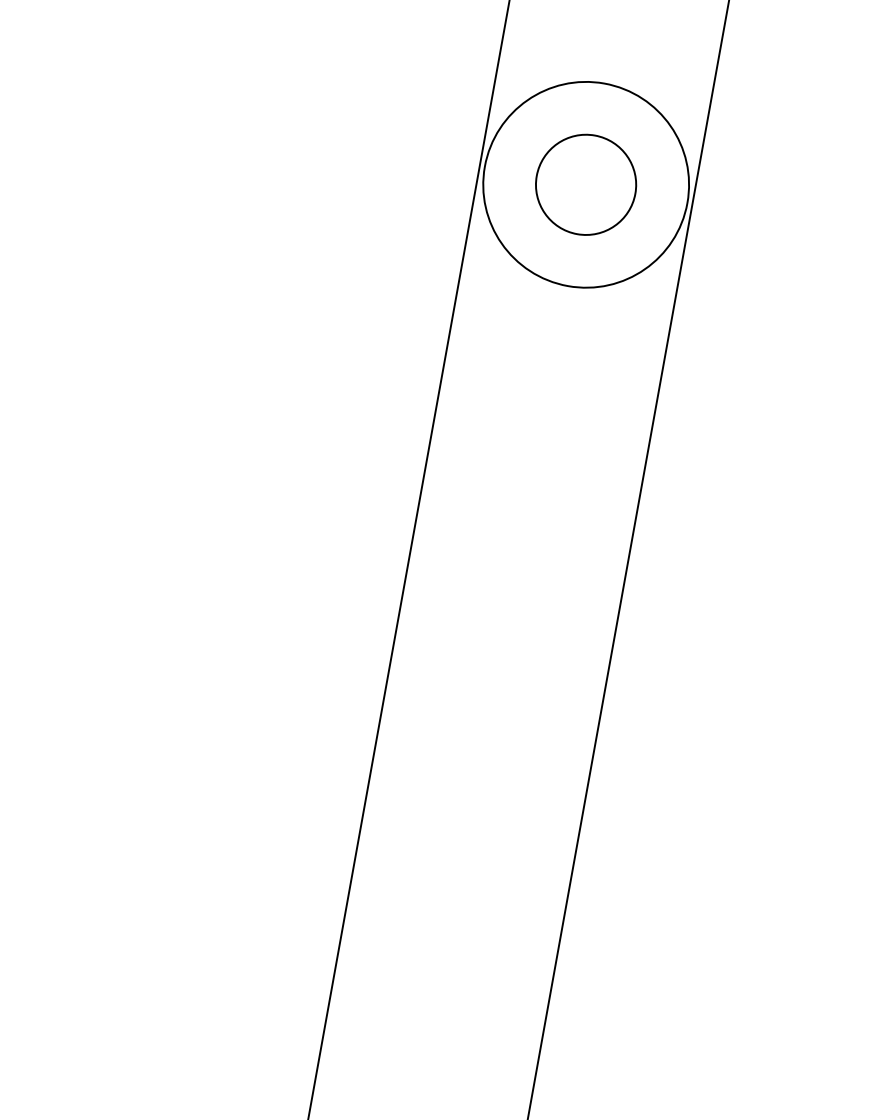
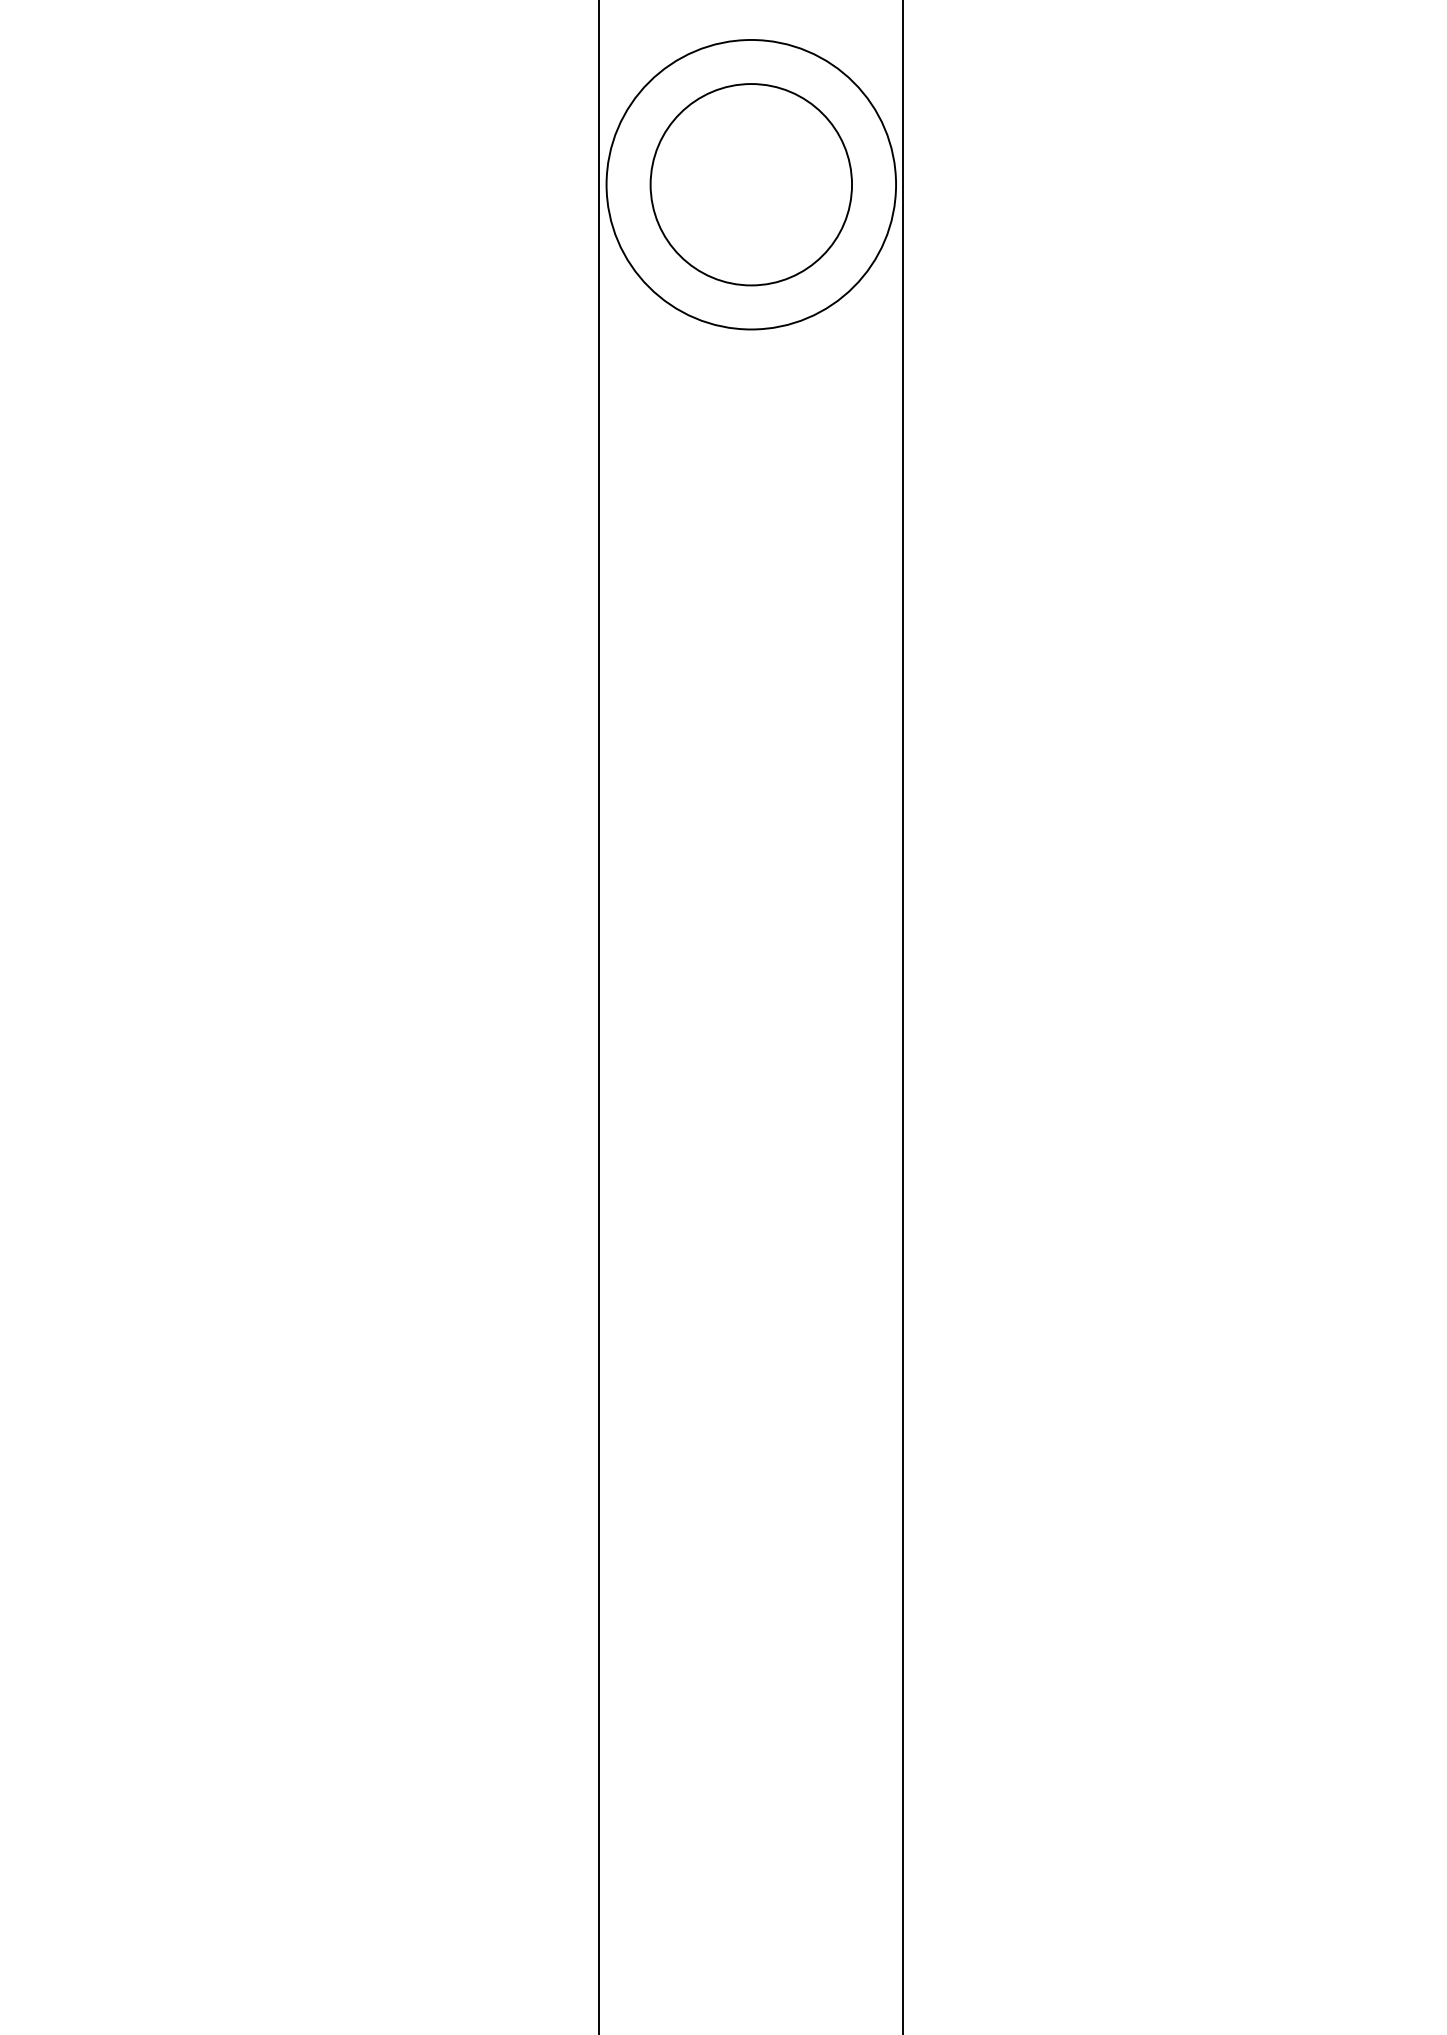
circle: (585, 184) -> (750, 184), size x1.43

